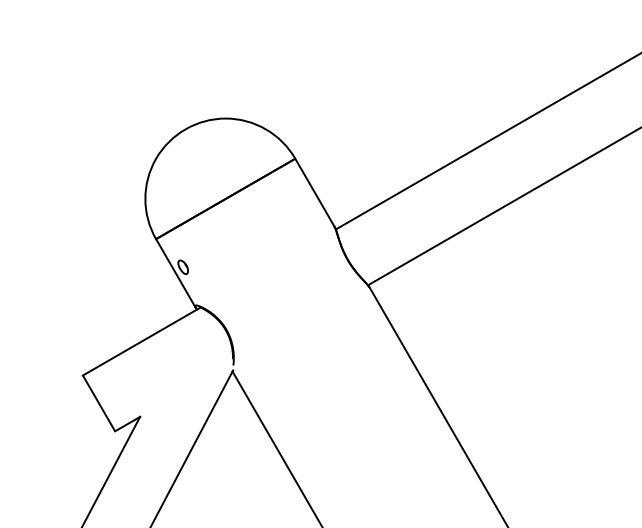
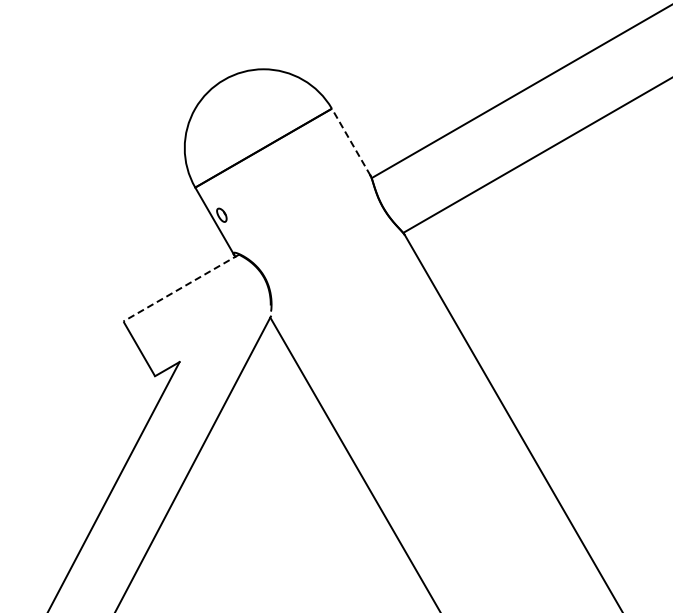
line: (315, 193) -> (351, 142), solid -> dashed
line: (142, 341) -> (181, 288), solid -> dashed

